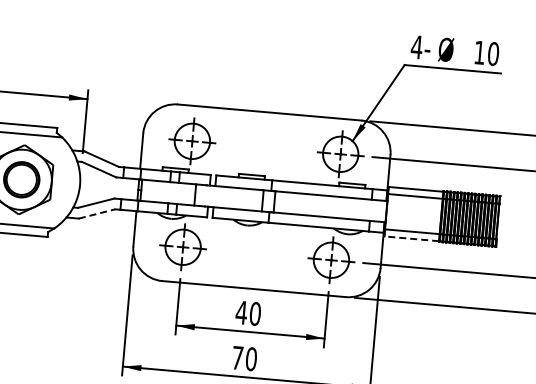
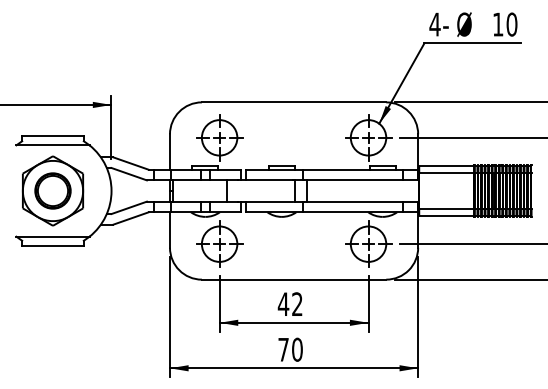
line: (97, 214) -> (131, 218), dashed -> solid
line: (411, 238) -> (446, 215), dashed -> solid
text: (255, 314) -> (297, 304), 40 -> 42

